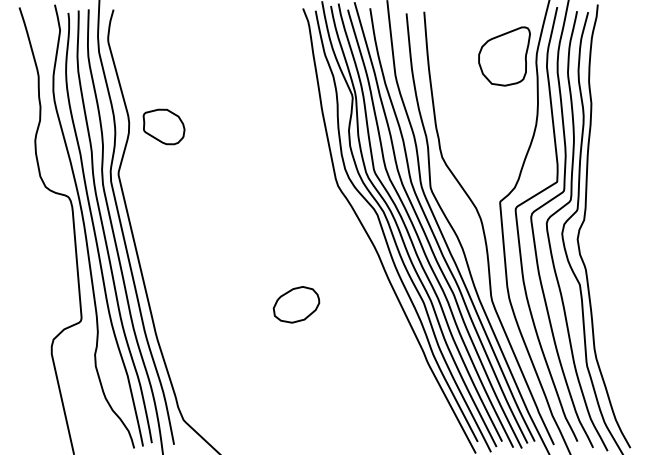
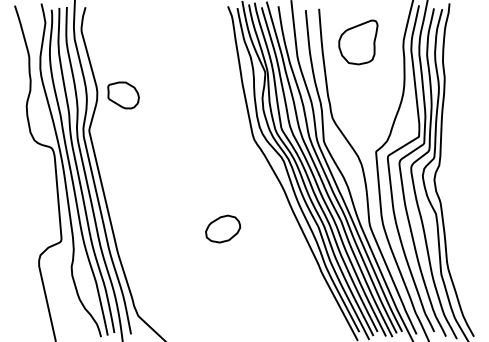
part: (504, 56) -> (358, 42), moved

